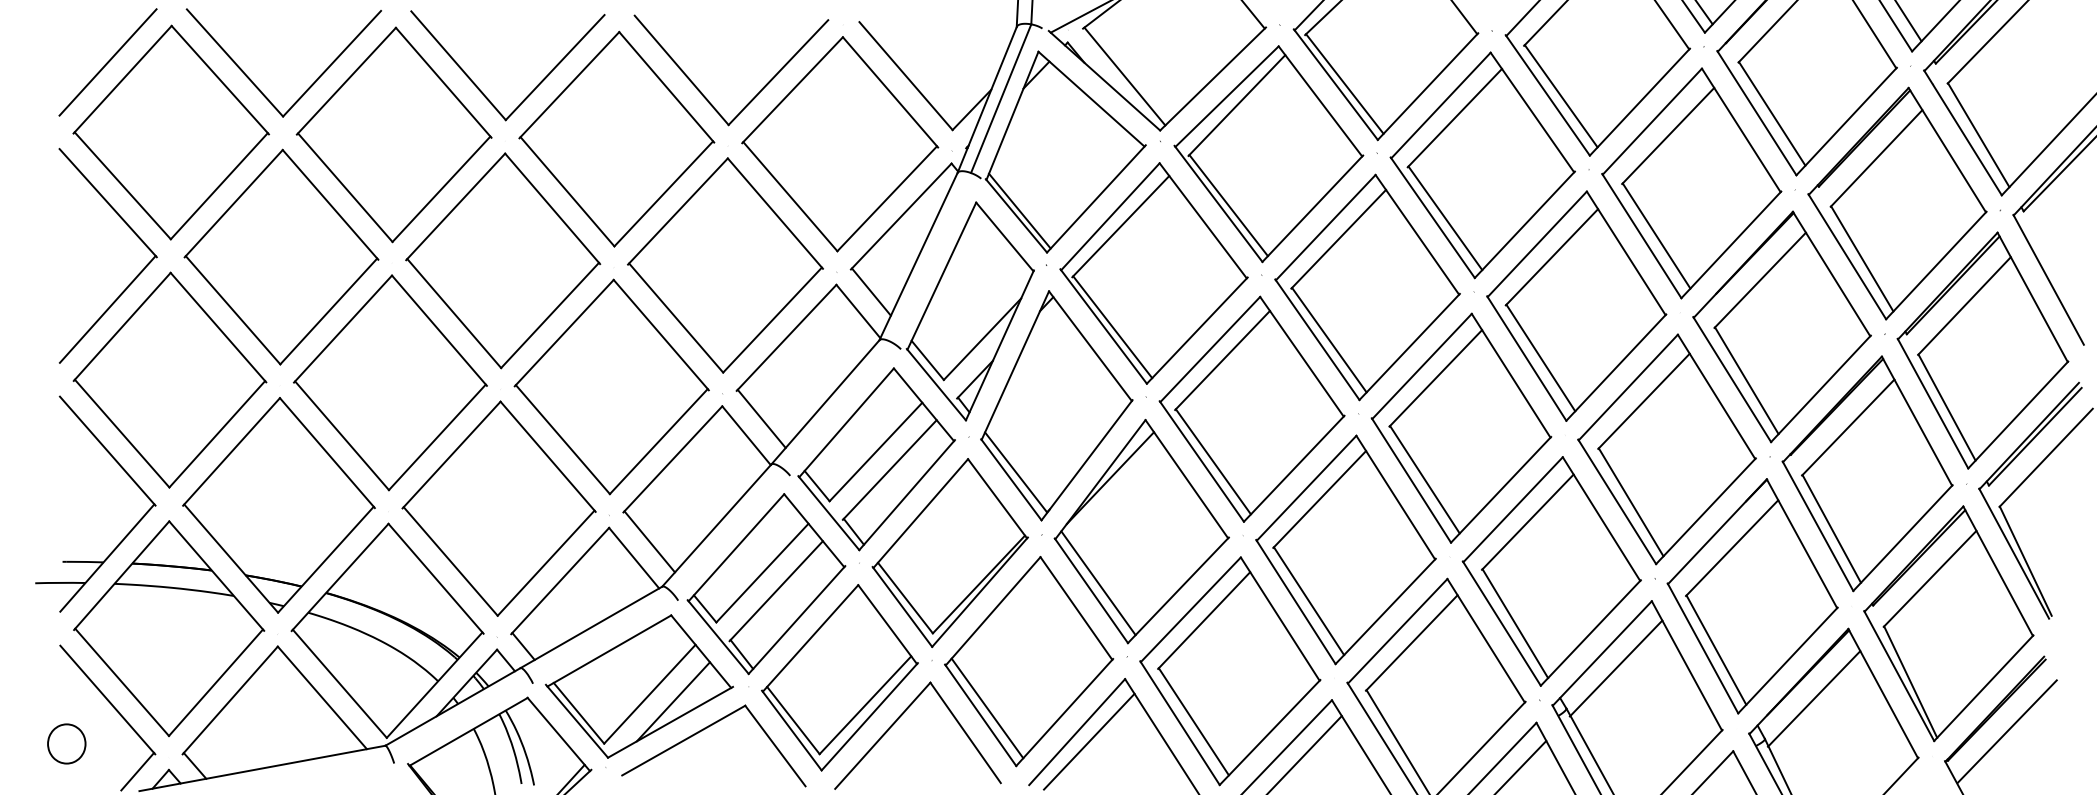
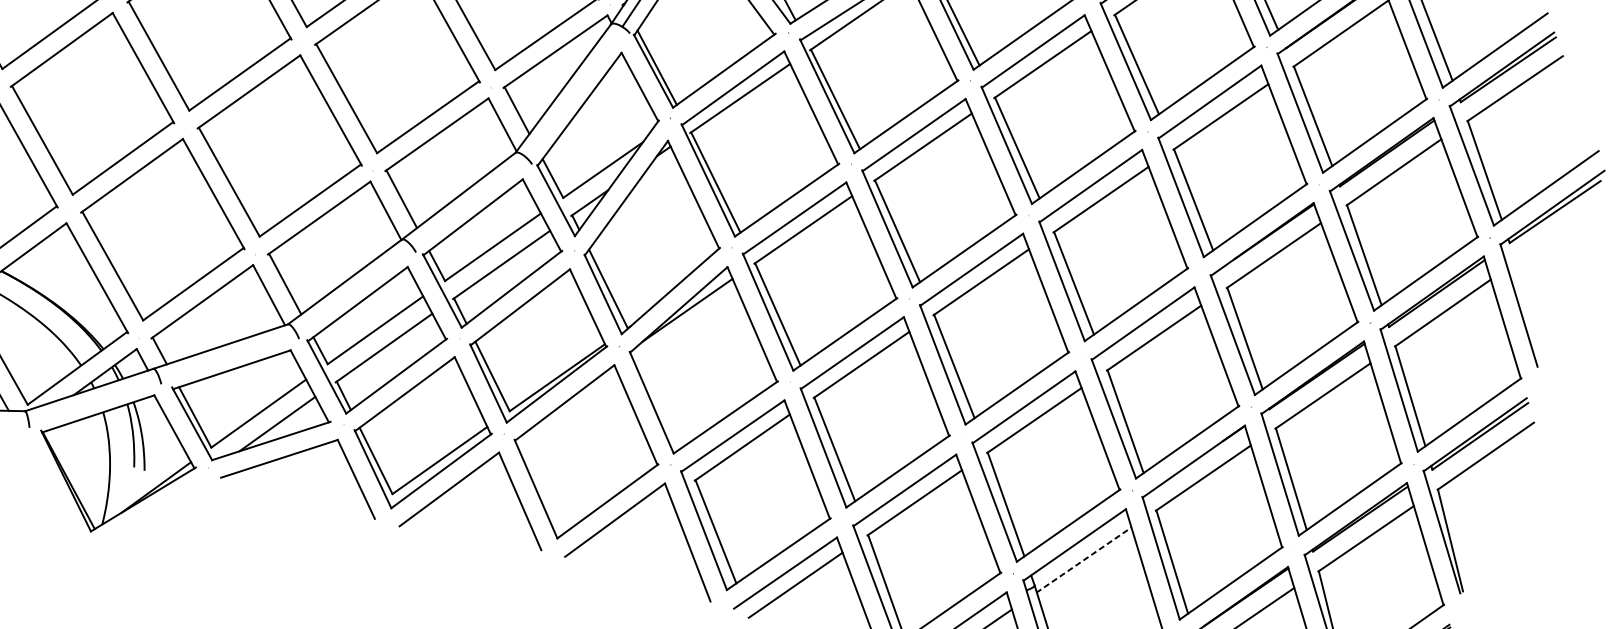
line: (1098, 583) -> (659, 397), removed
line: (1616, 668) -> (1084, 560), solid -> dashed
line: (987, 708) -> (543, 484), removed
line: (1089, 741) -> (623, 530), removed

